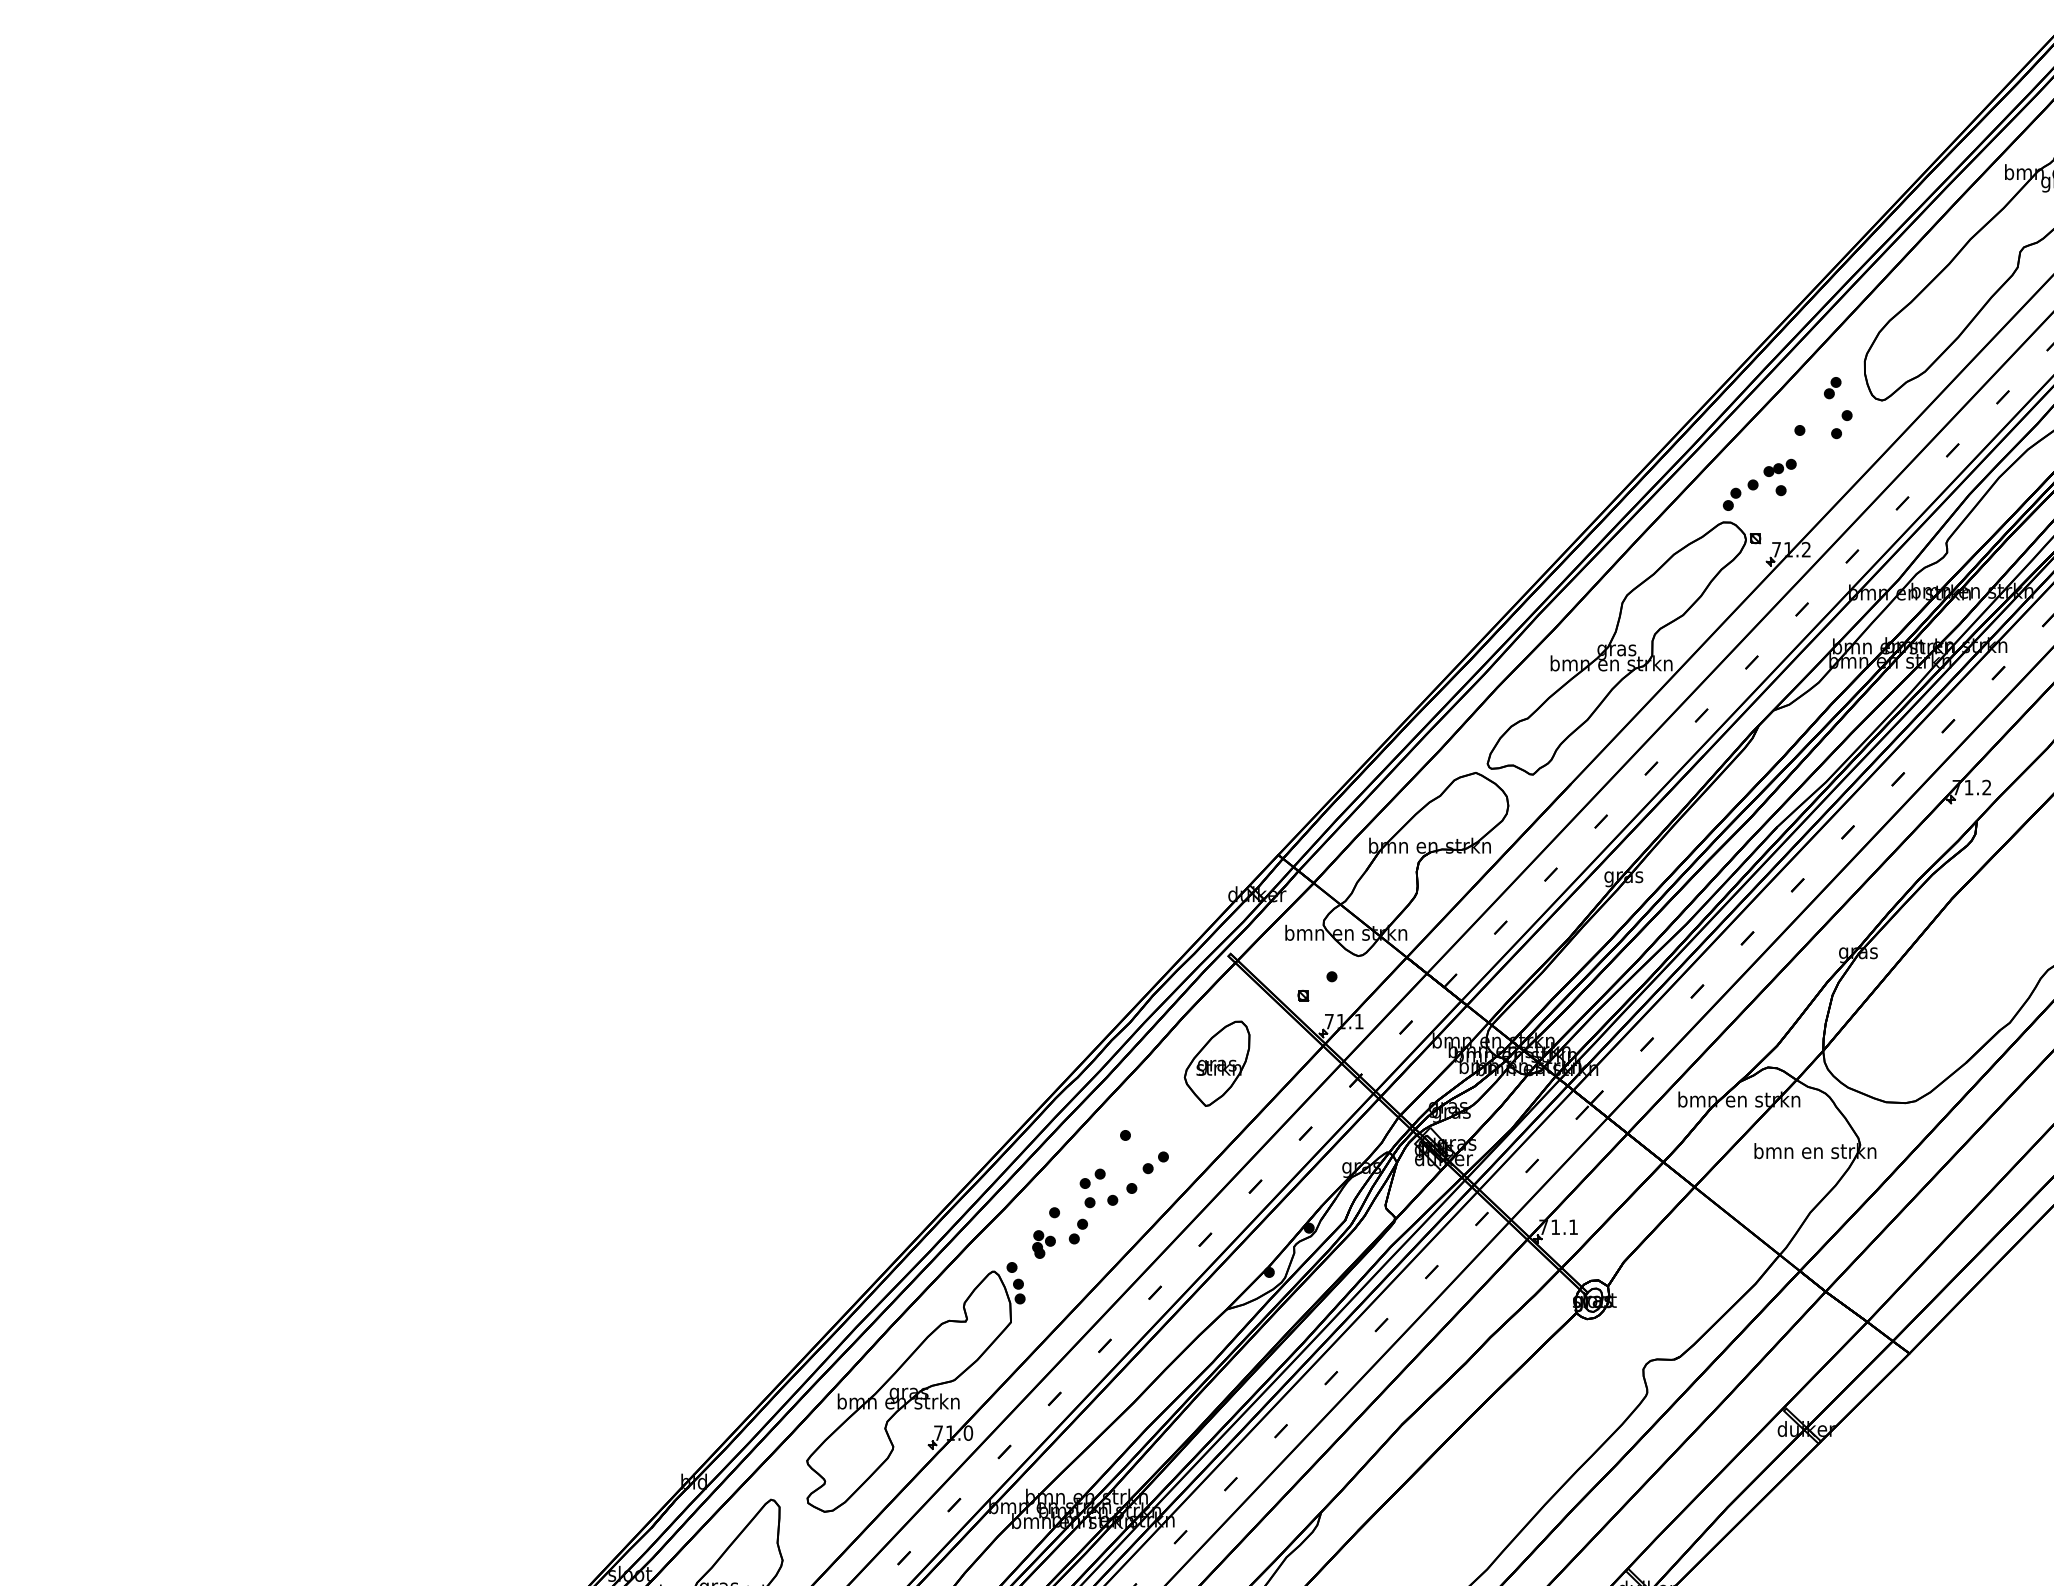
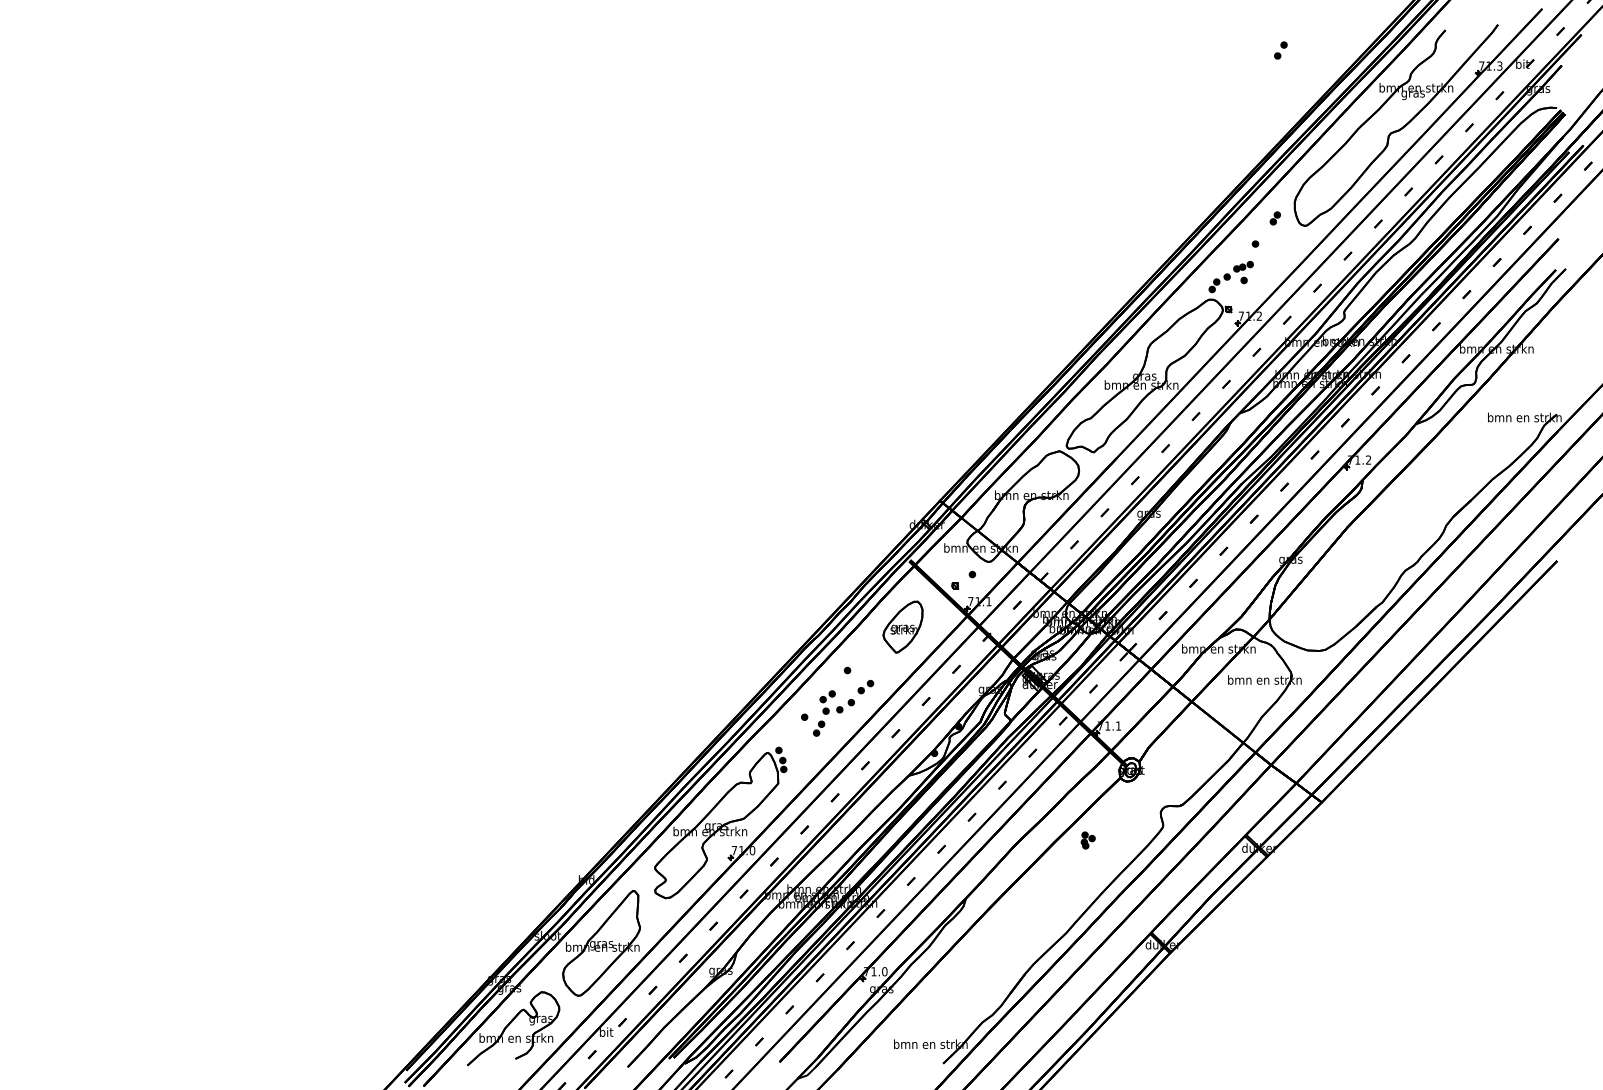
part: (1841, 424) -> (1280, 50), moved
part: (1042, 1244) -> (1087, 840), moved

